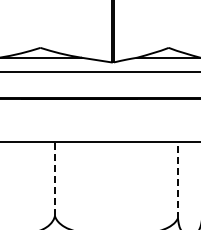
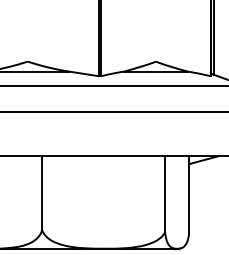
line: (55, 179) -> (42, 193), dashed -> solid
line: (178, 179) -> (165, 193), dashed -> solid

